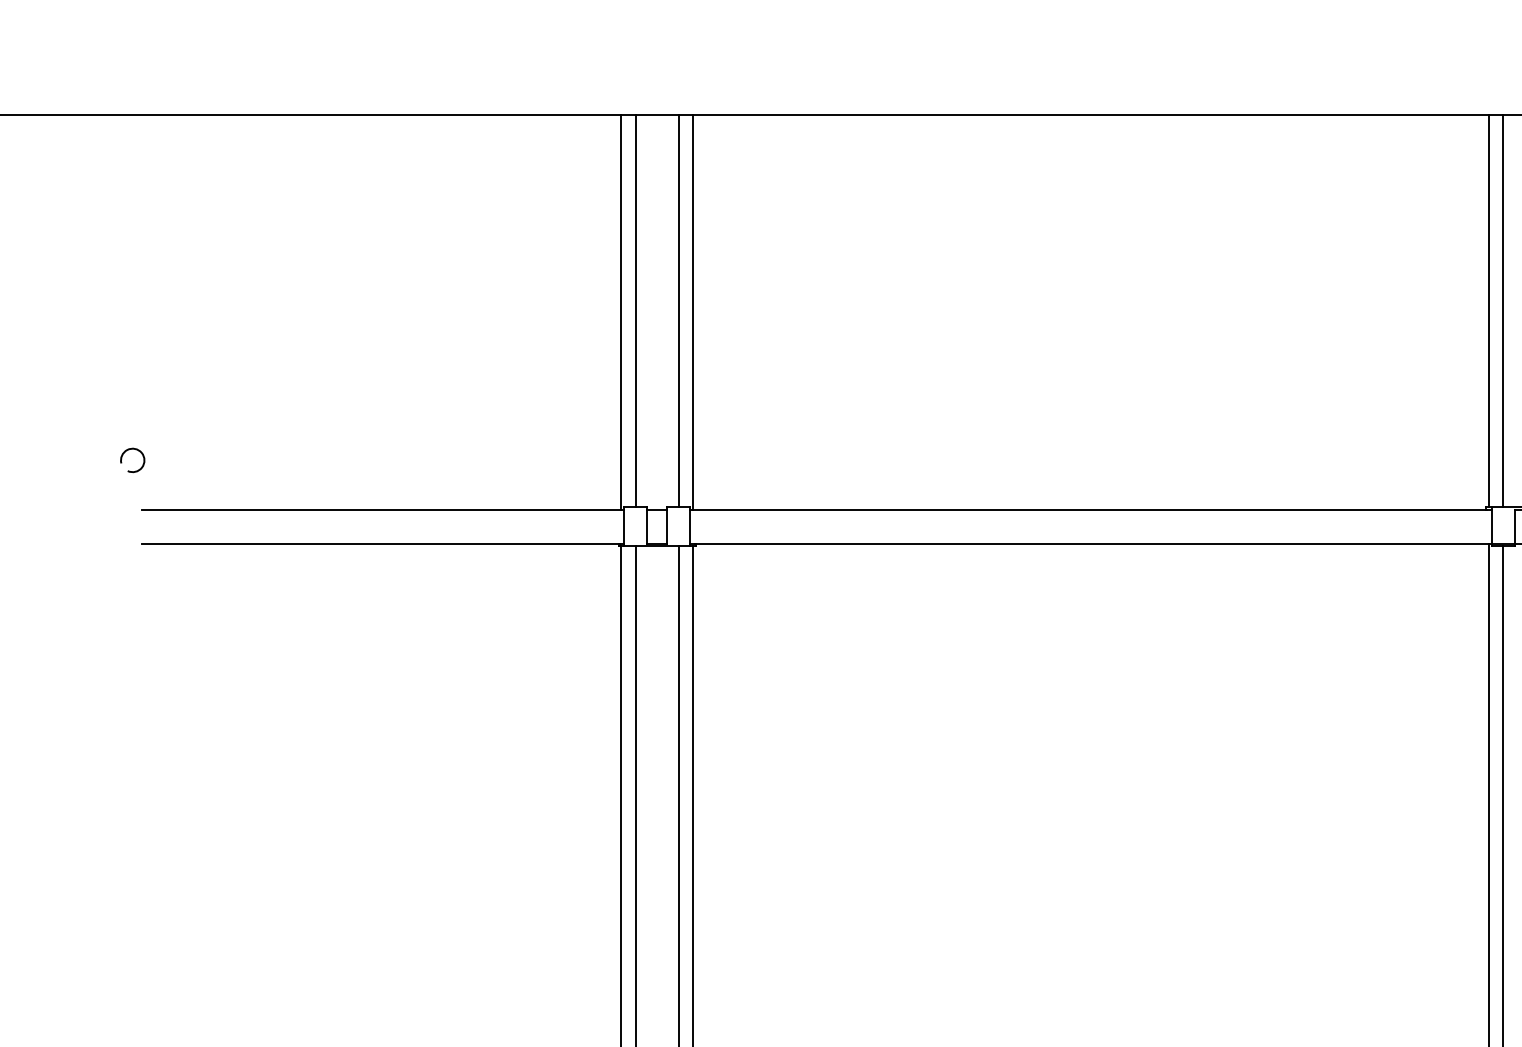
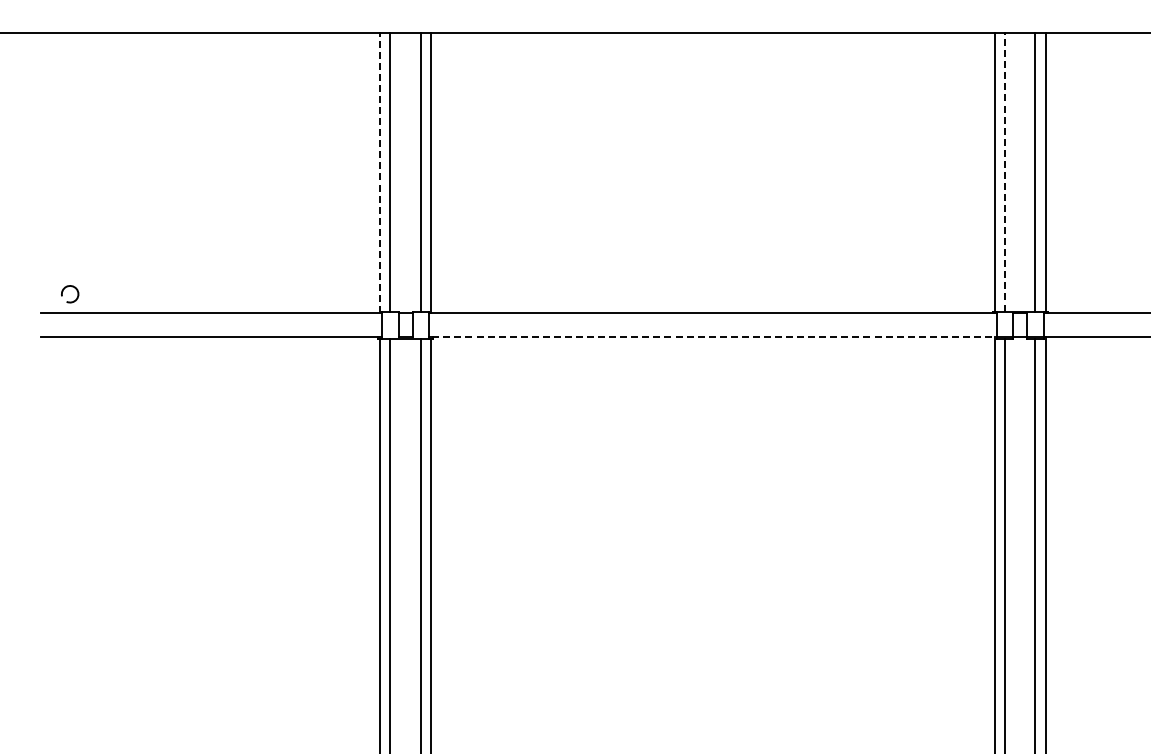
line: (1503, 309) -> (1005, 171), solid -> dashed
line: (621, 312) -> (380, 173), solid -> dashed
arc: (141, 465) -> (76, 297), moved
line: (1094, 544) -> (715, 337), solid -> dashed

